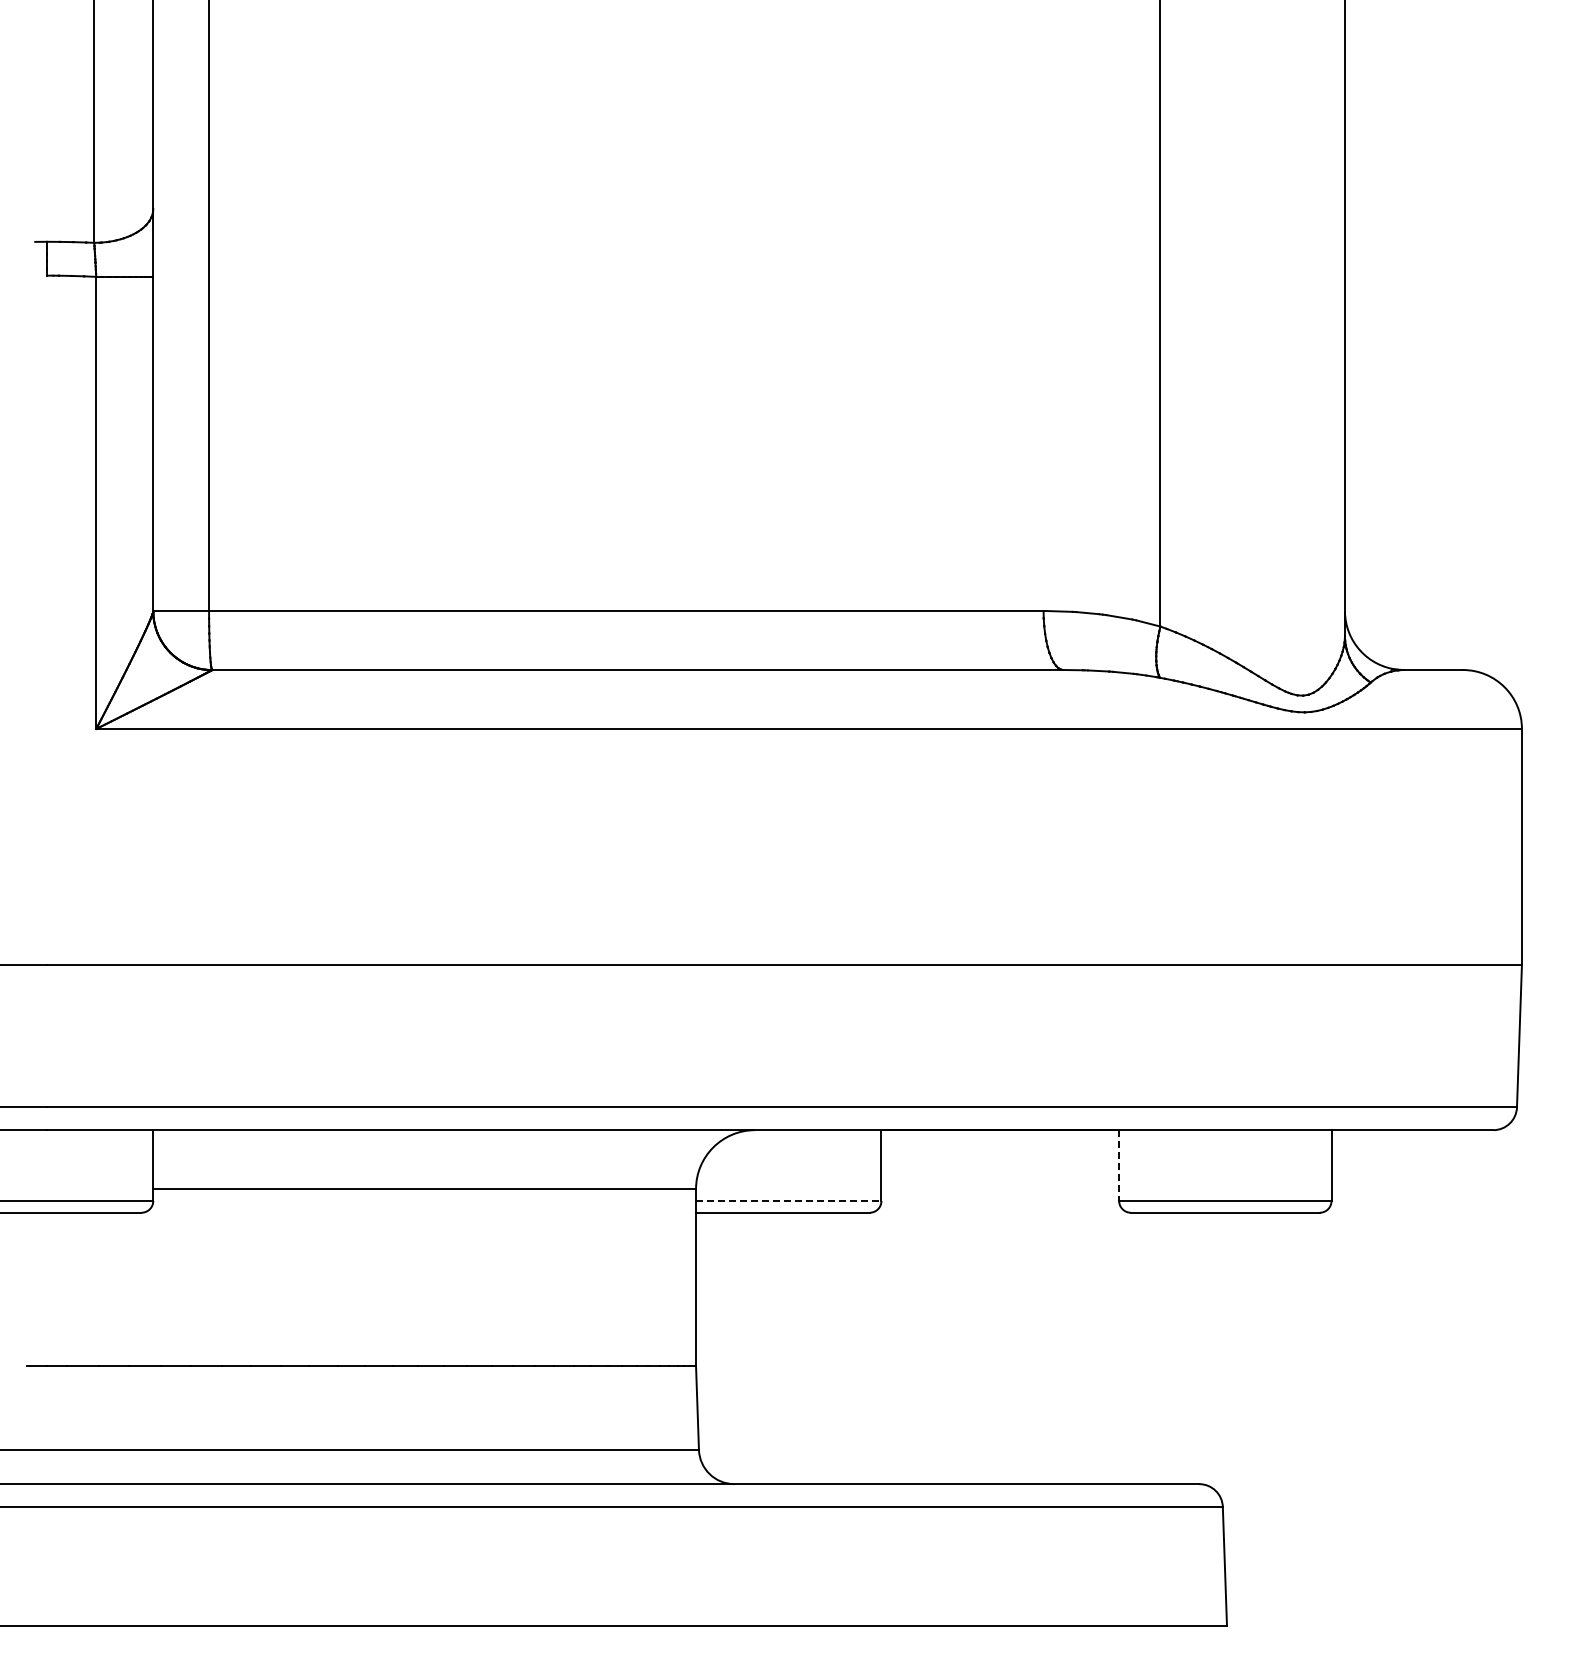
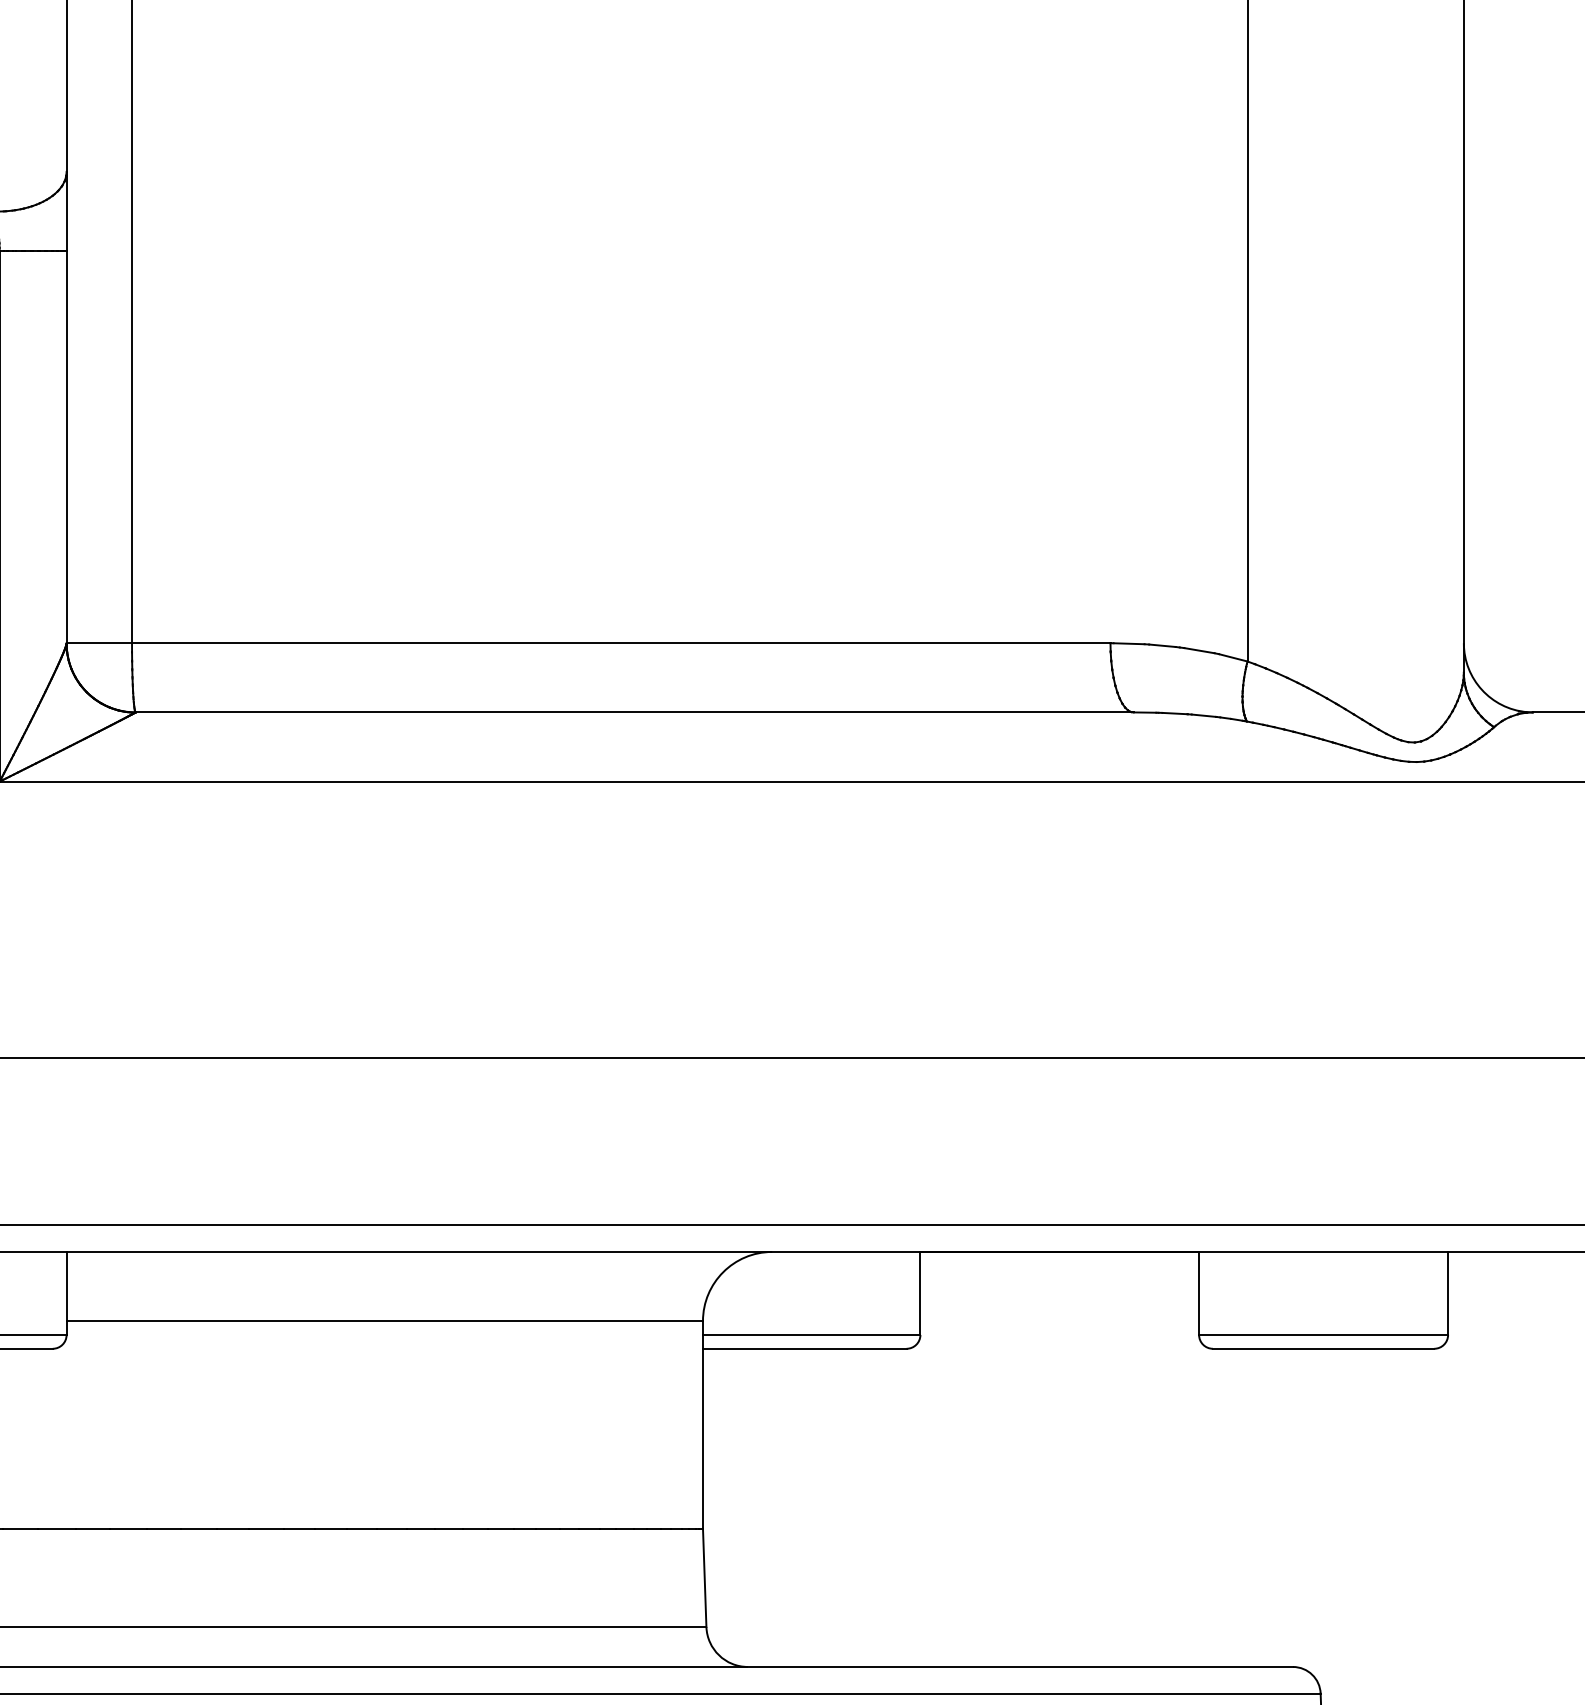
line: (1119, 1166) -> (1199, 1294), dashed -> solid
line: (788, 1200) -> (811, 1334), dashed -> solid

